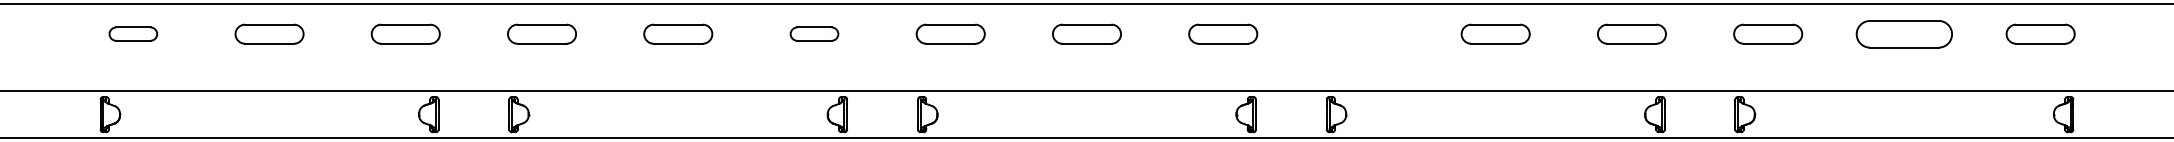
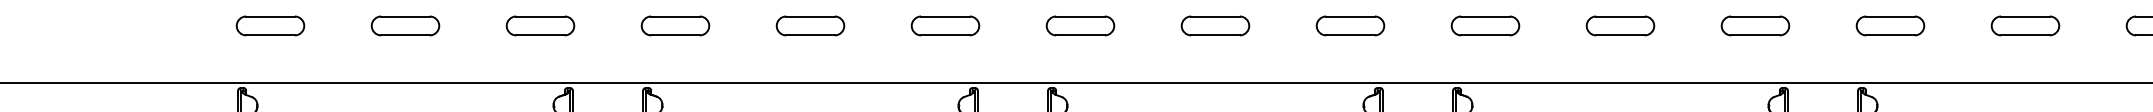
part: (133, 33) -> (270, 25), size x1.43
part: (814, 33) -> (945, 25), size x1.43
part: (1359, 33) -> (1485, 25), added
part: (1904, 33) -> (2025, 25), size x0.71

